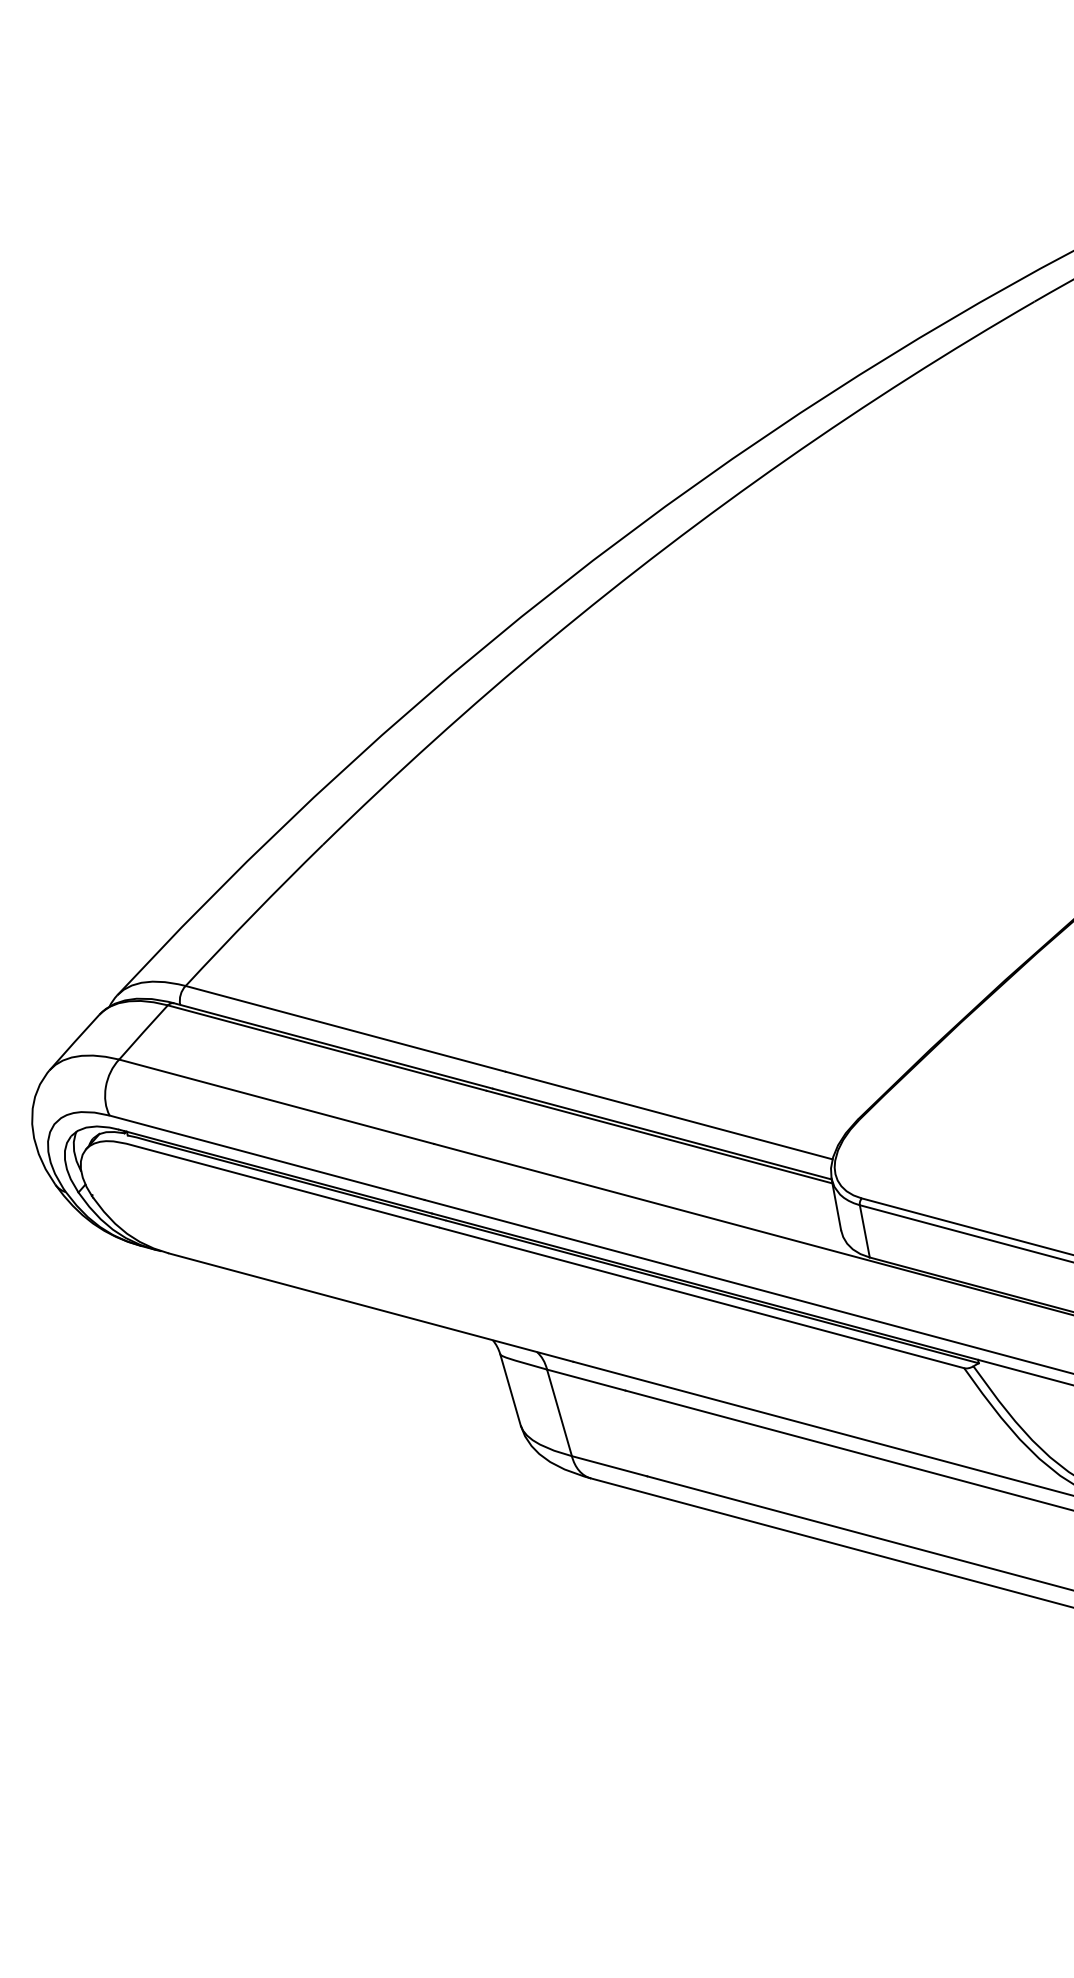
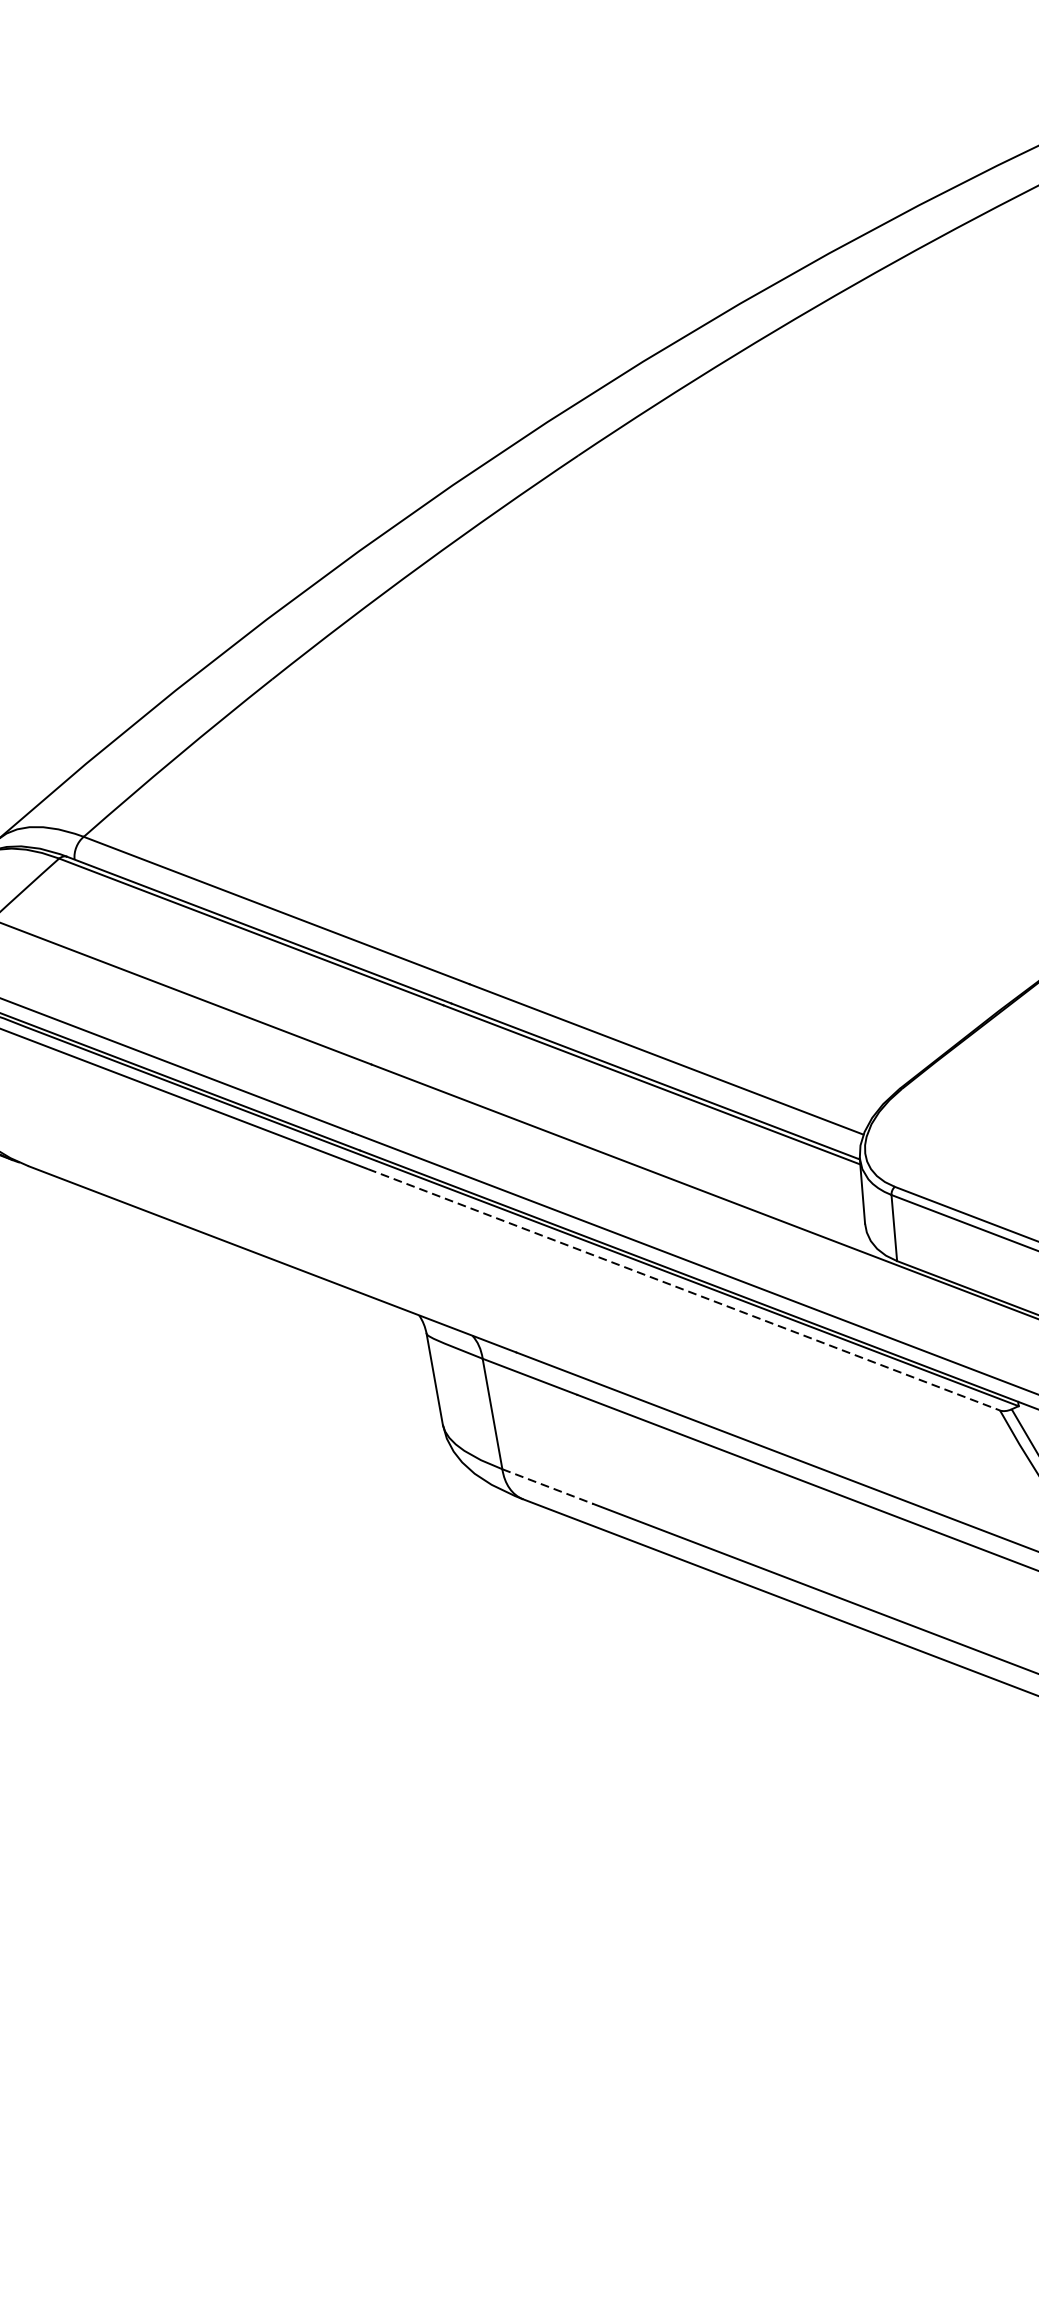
line: (702, 1298) -> (684, 1290), solid -> dashed
line: (609, 1466) -> (547, 1486), solid -> dashed

